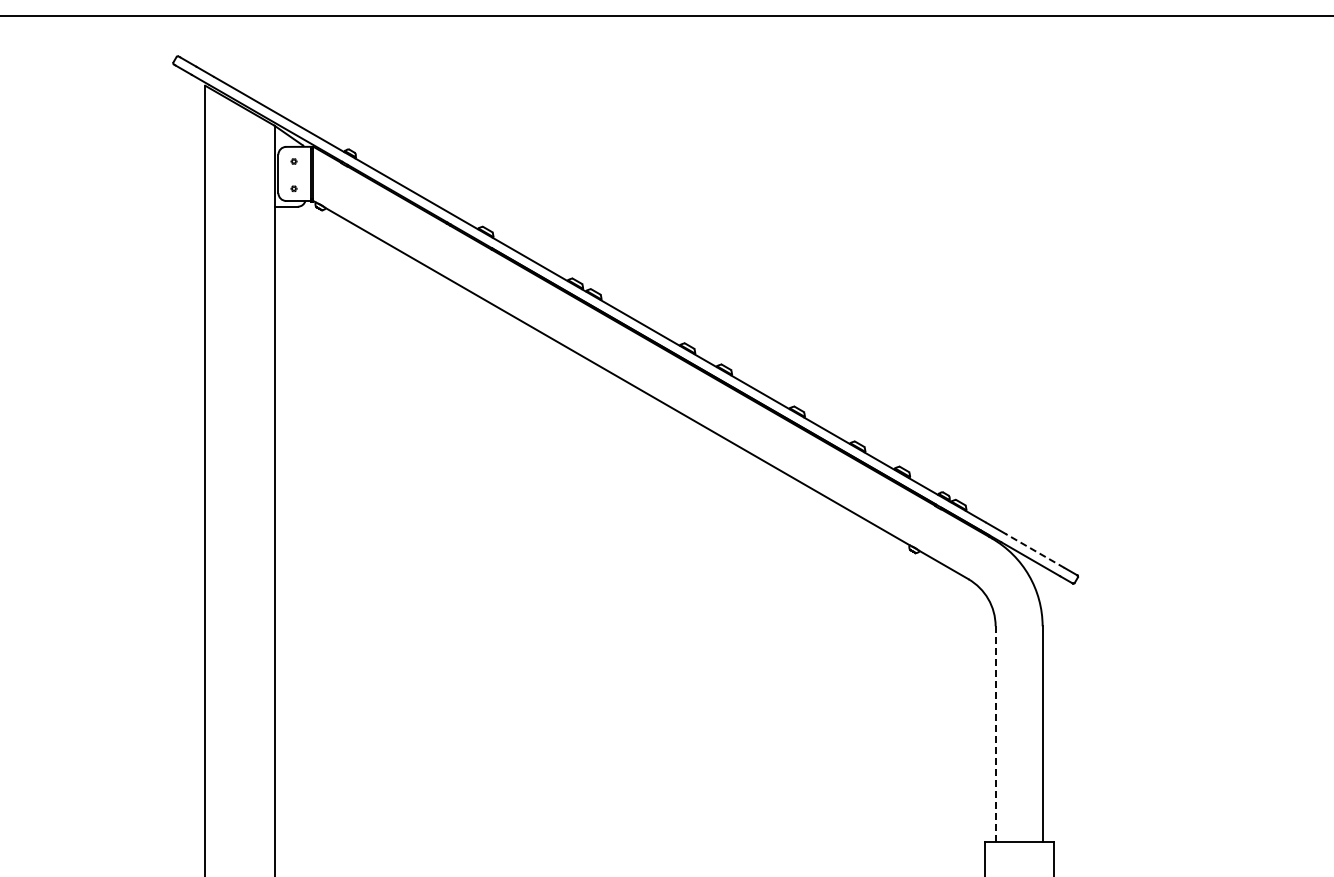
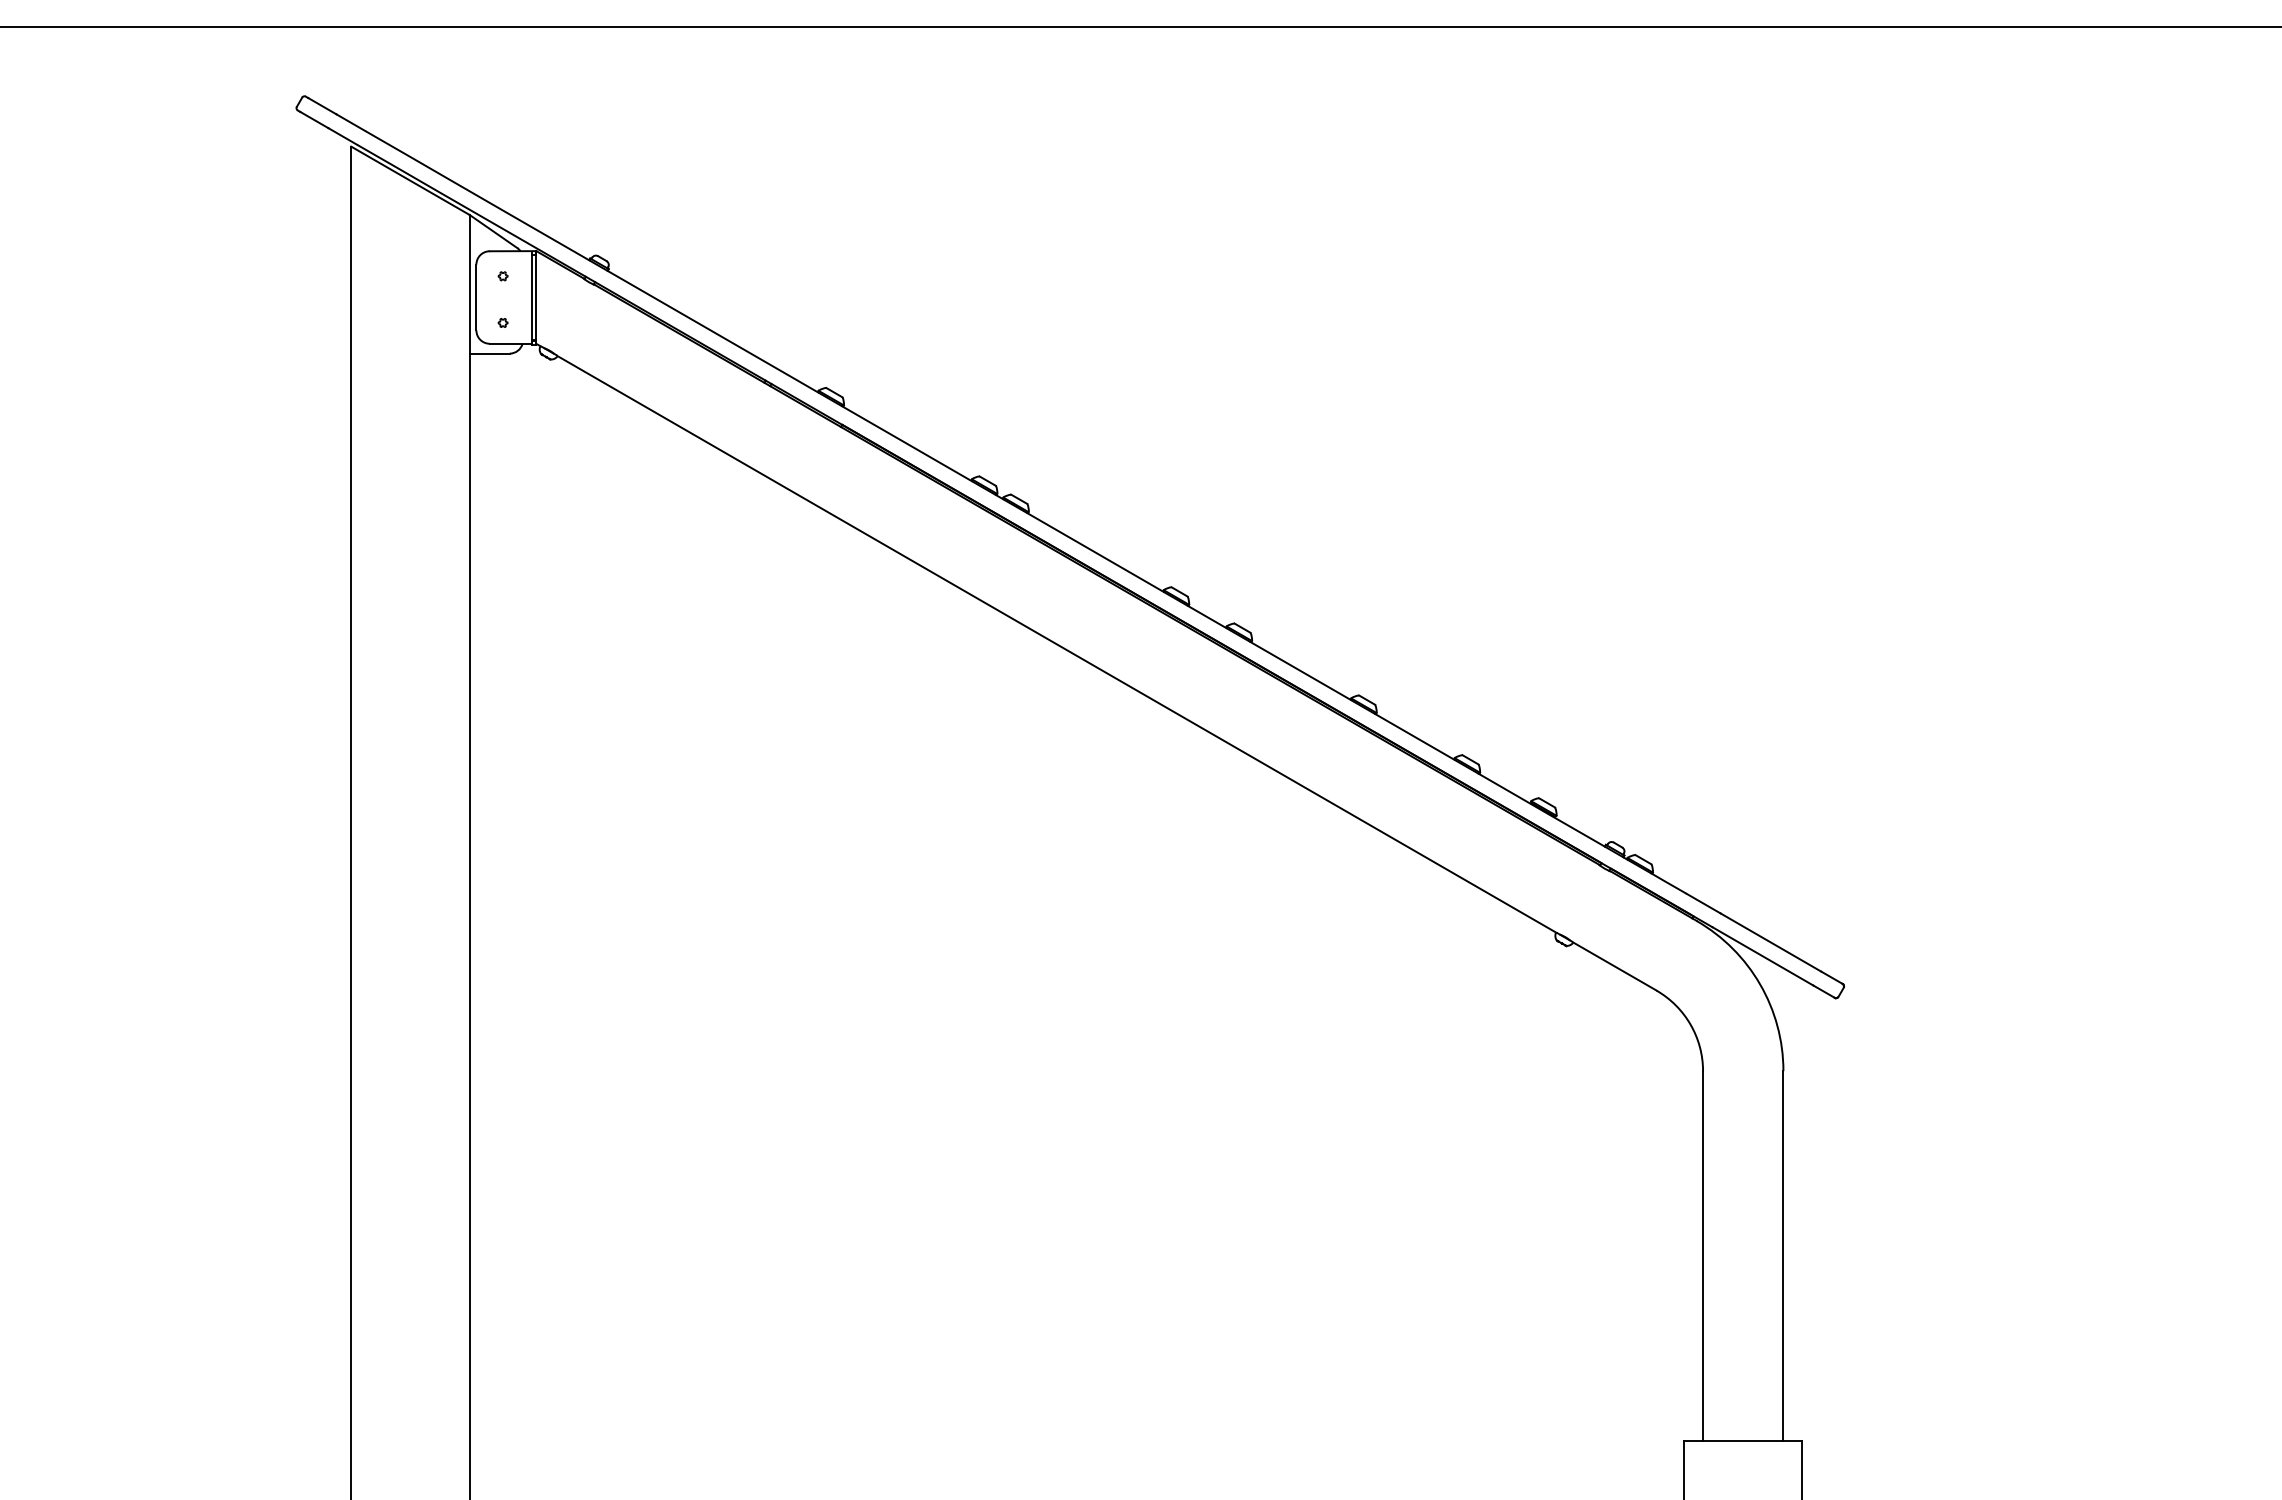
line: (1034, 550) -> (1769, 941), dashed -> solid
line: (995, 733) -> (1702, 1254), dashed -> solid

